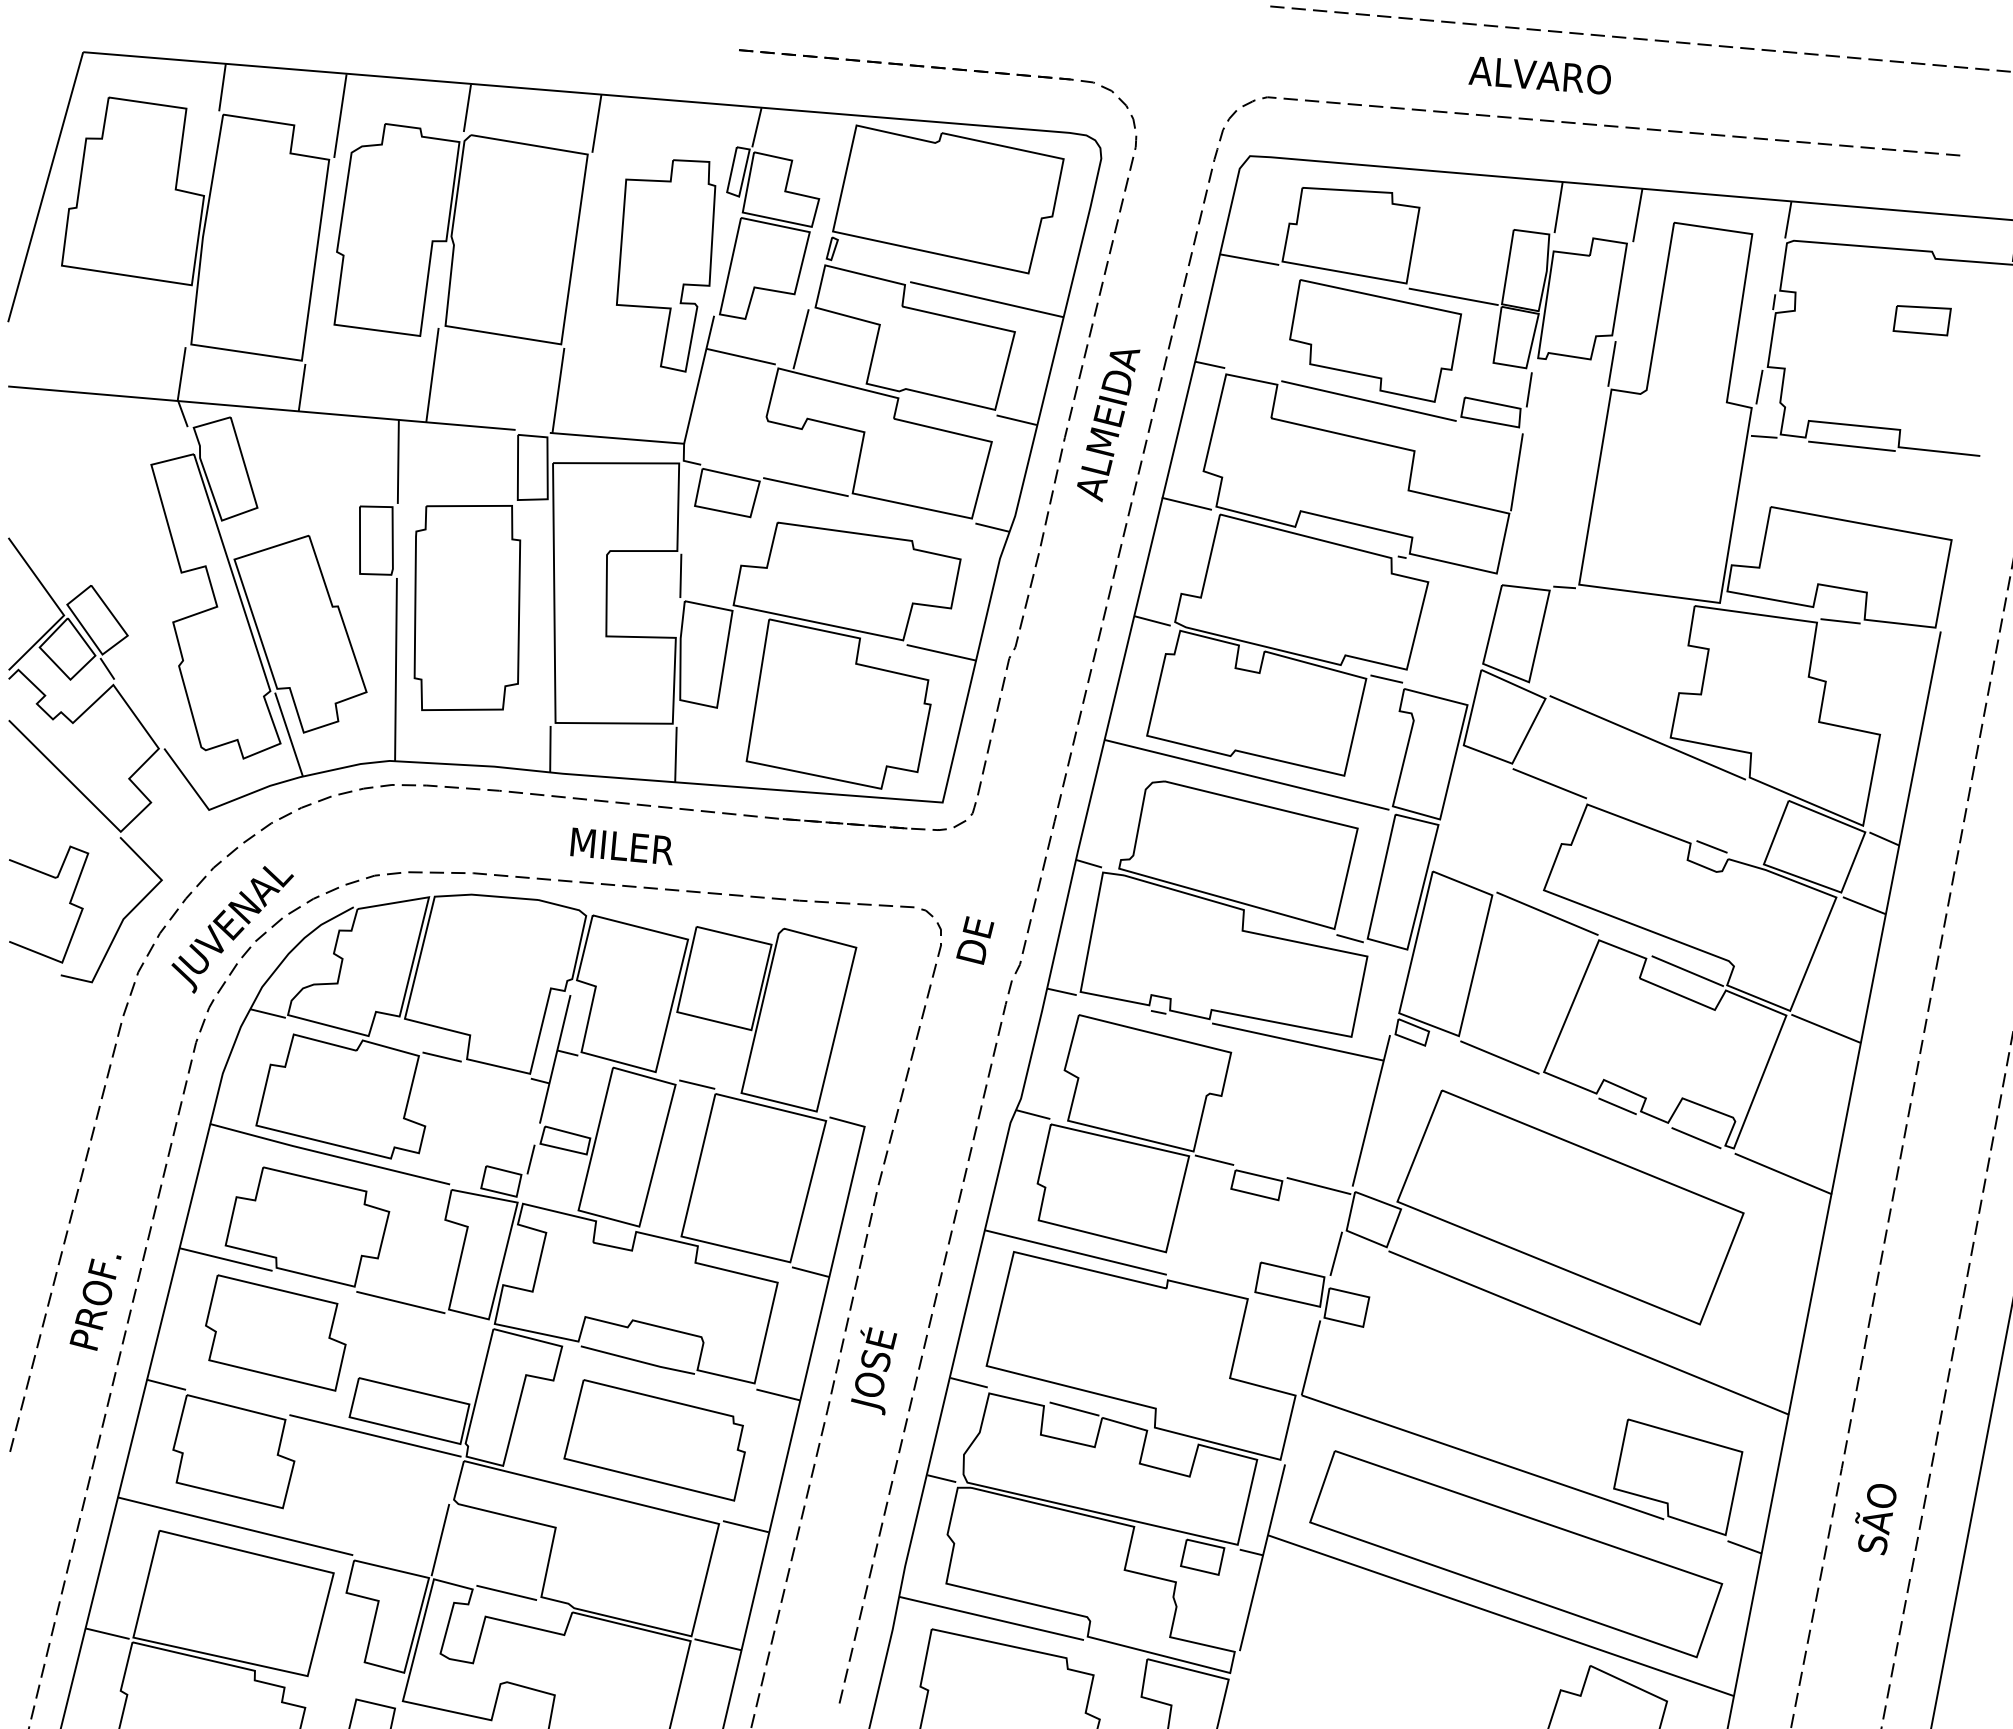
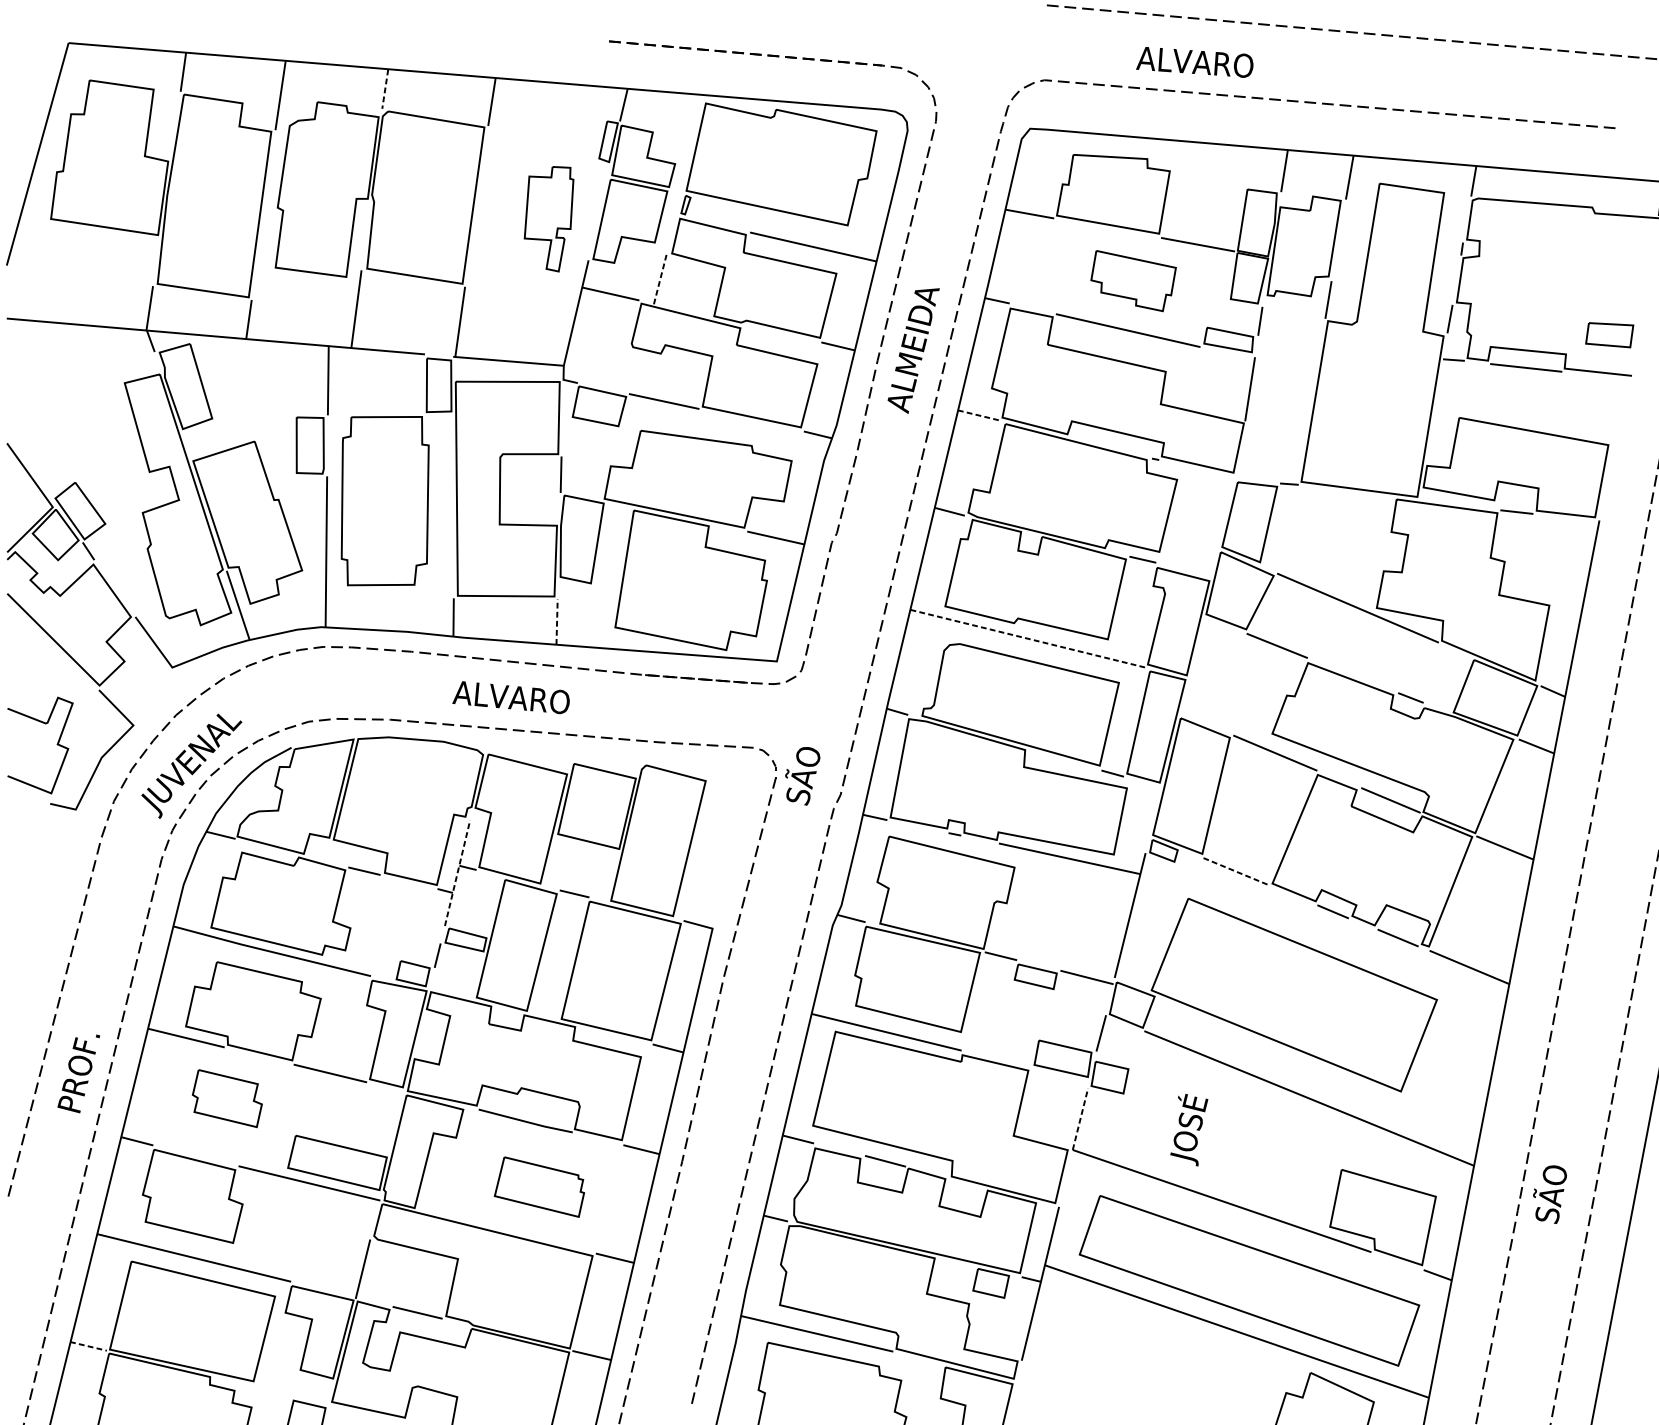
text: (1539, 75) -> (1194, 62), moved
line: (467, 108) -> (385, 89), solid -> dashed
part: (666, 265) -> (549, 218), size x0.6
part: (1921, 320) -> (1609, 335), moved
line: (801, 339) -> (660, 279), solid -> dashed
part: (1375, 340) -> (1133, 280), size x0.6
line: (1186, 503) -> (977, 414), solid -> dashed
line: (675, 754) -> (556, 621), solid -> dashed
line: (1247, 774) -> (1028, 638), solid -> dashed
text: (619, 846) -> (510, 697), MILER -> ALVARO
text: (973, 941) -> (802, 775), DE -> SÃO
line: (1499, 1057) -> (1235, 871), solid -> dashed
line: (555, 1058) -> (457, 872), solid -> dashed
part: (275, 1332) -> (227, 1098), size x0.6
line: (1311, 1357) -> (1080, 1118), solid -> dashed
text: (874, 1371) -> (1189, 1130), moved
part: (654, 1440) -> (539, 1187), size x0.6
text: (1875, 1519) -> (1549, 1194), moved
line: (107, 1633) -> (88, 1346), solid -> dashed

